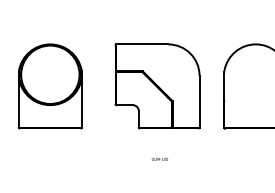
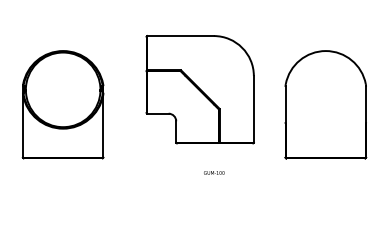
part: (157, 86) -> (199, 89), moved
text: (160, 158) -> (214, 172), moved

